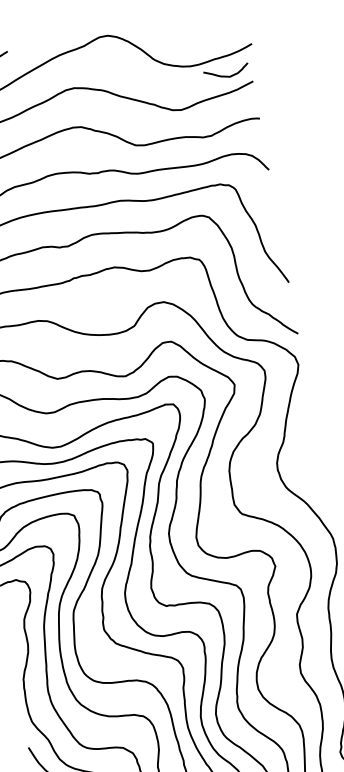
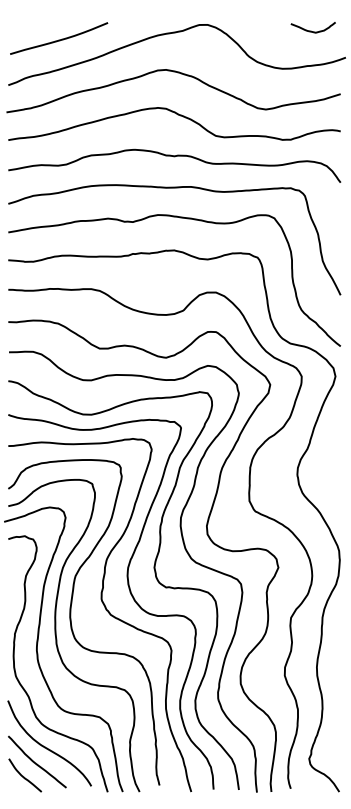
curve: (225, 75) -> (311, 30), moved

